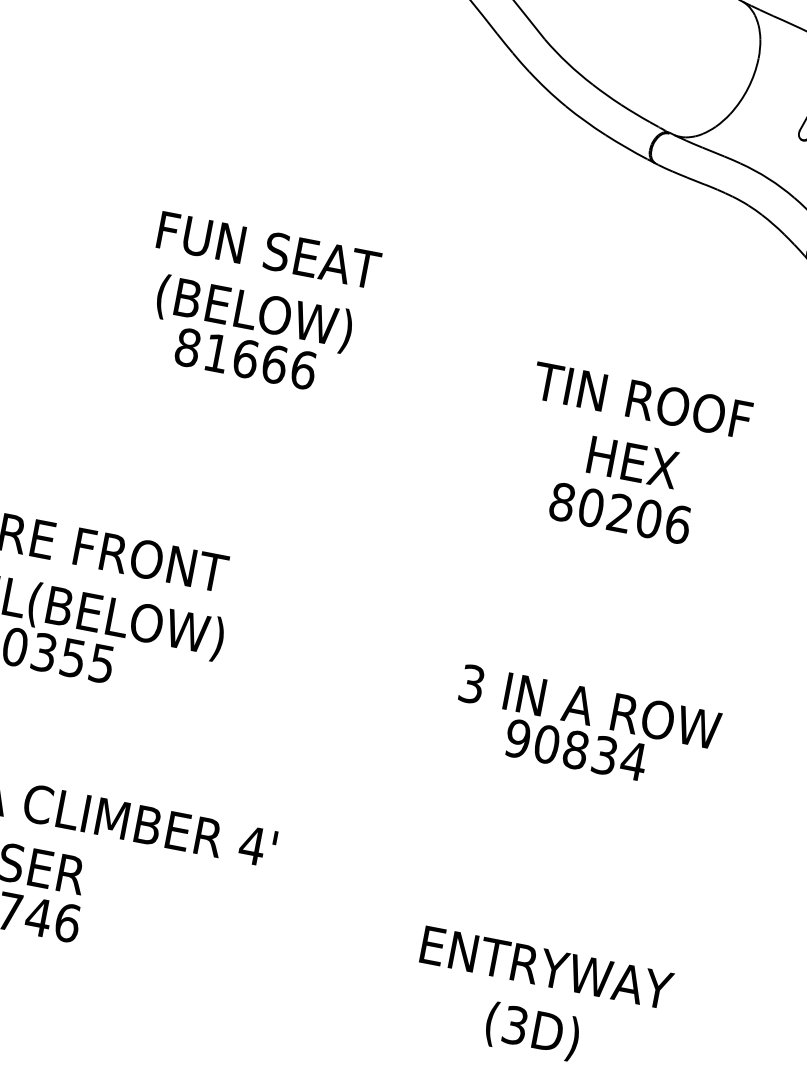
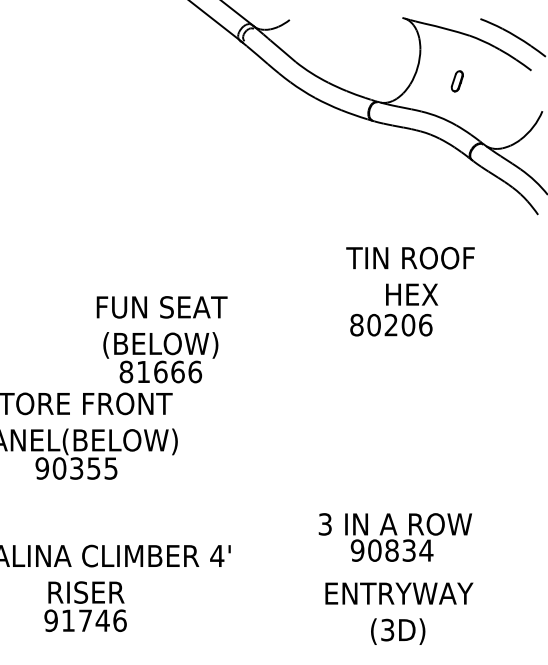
text: (257, 304) -> (161, 339), moved
text: (636, 429) -> (410, 275), moved
text: (584, 728) -> (394, 537), moved

